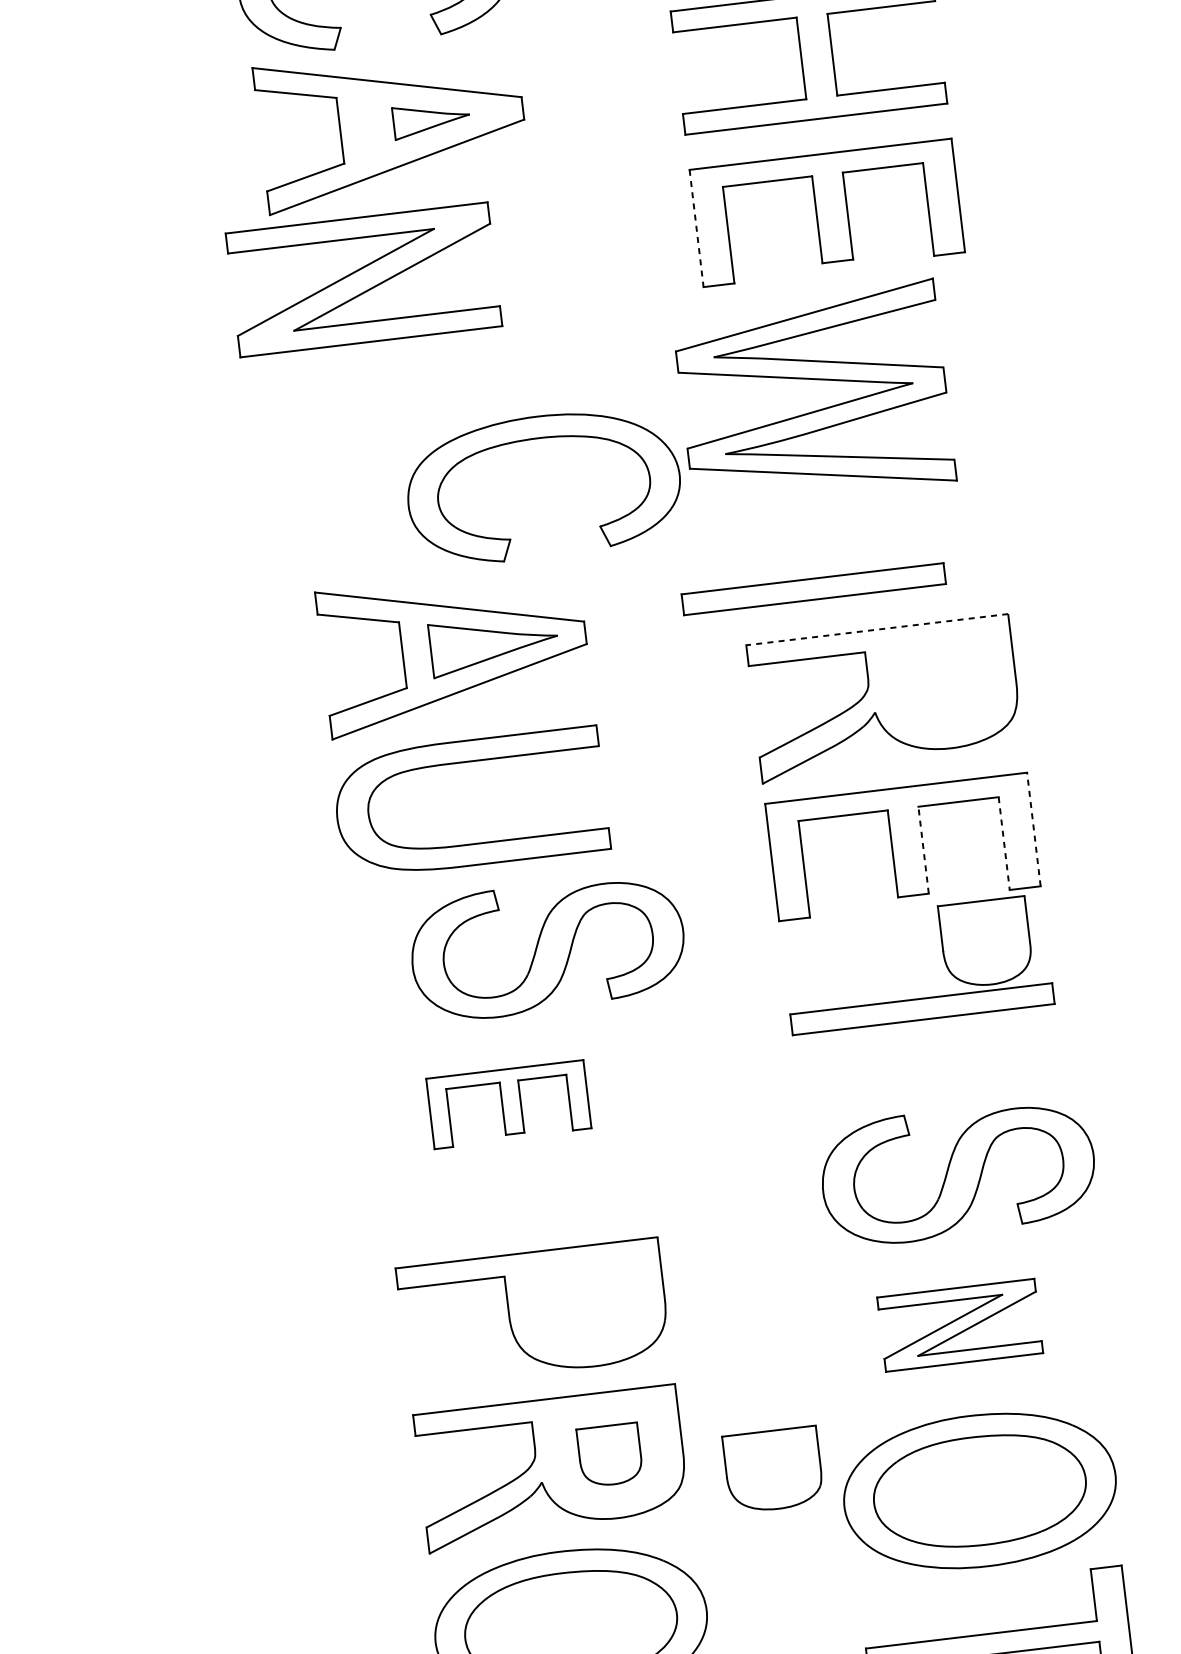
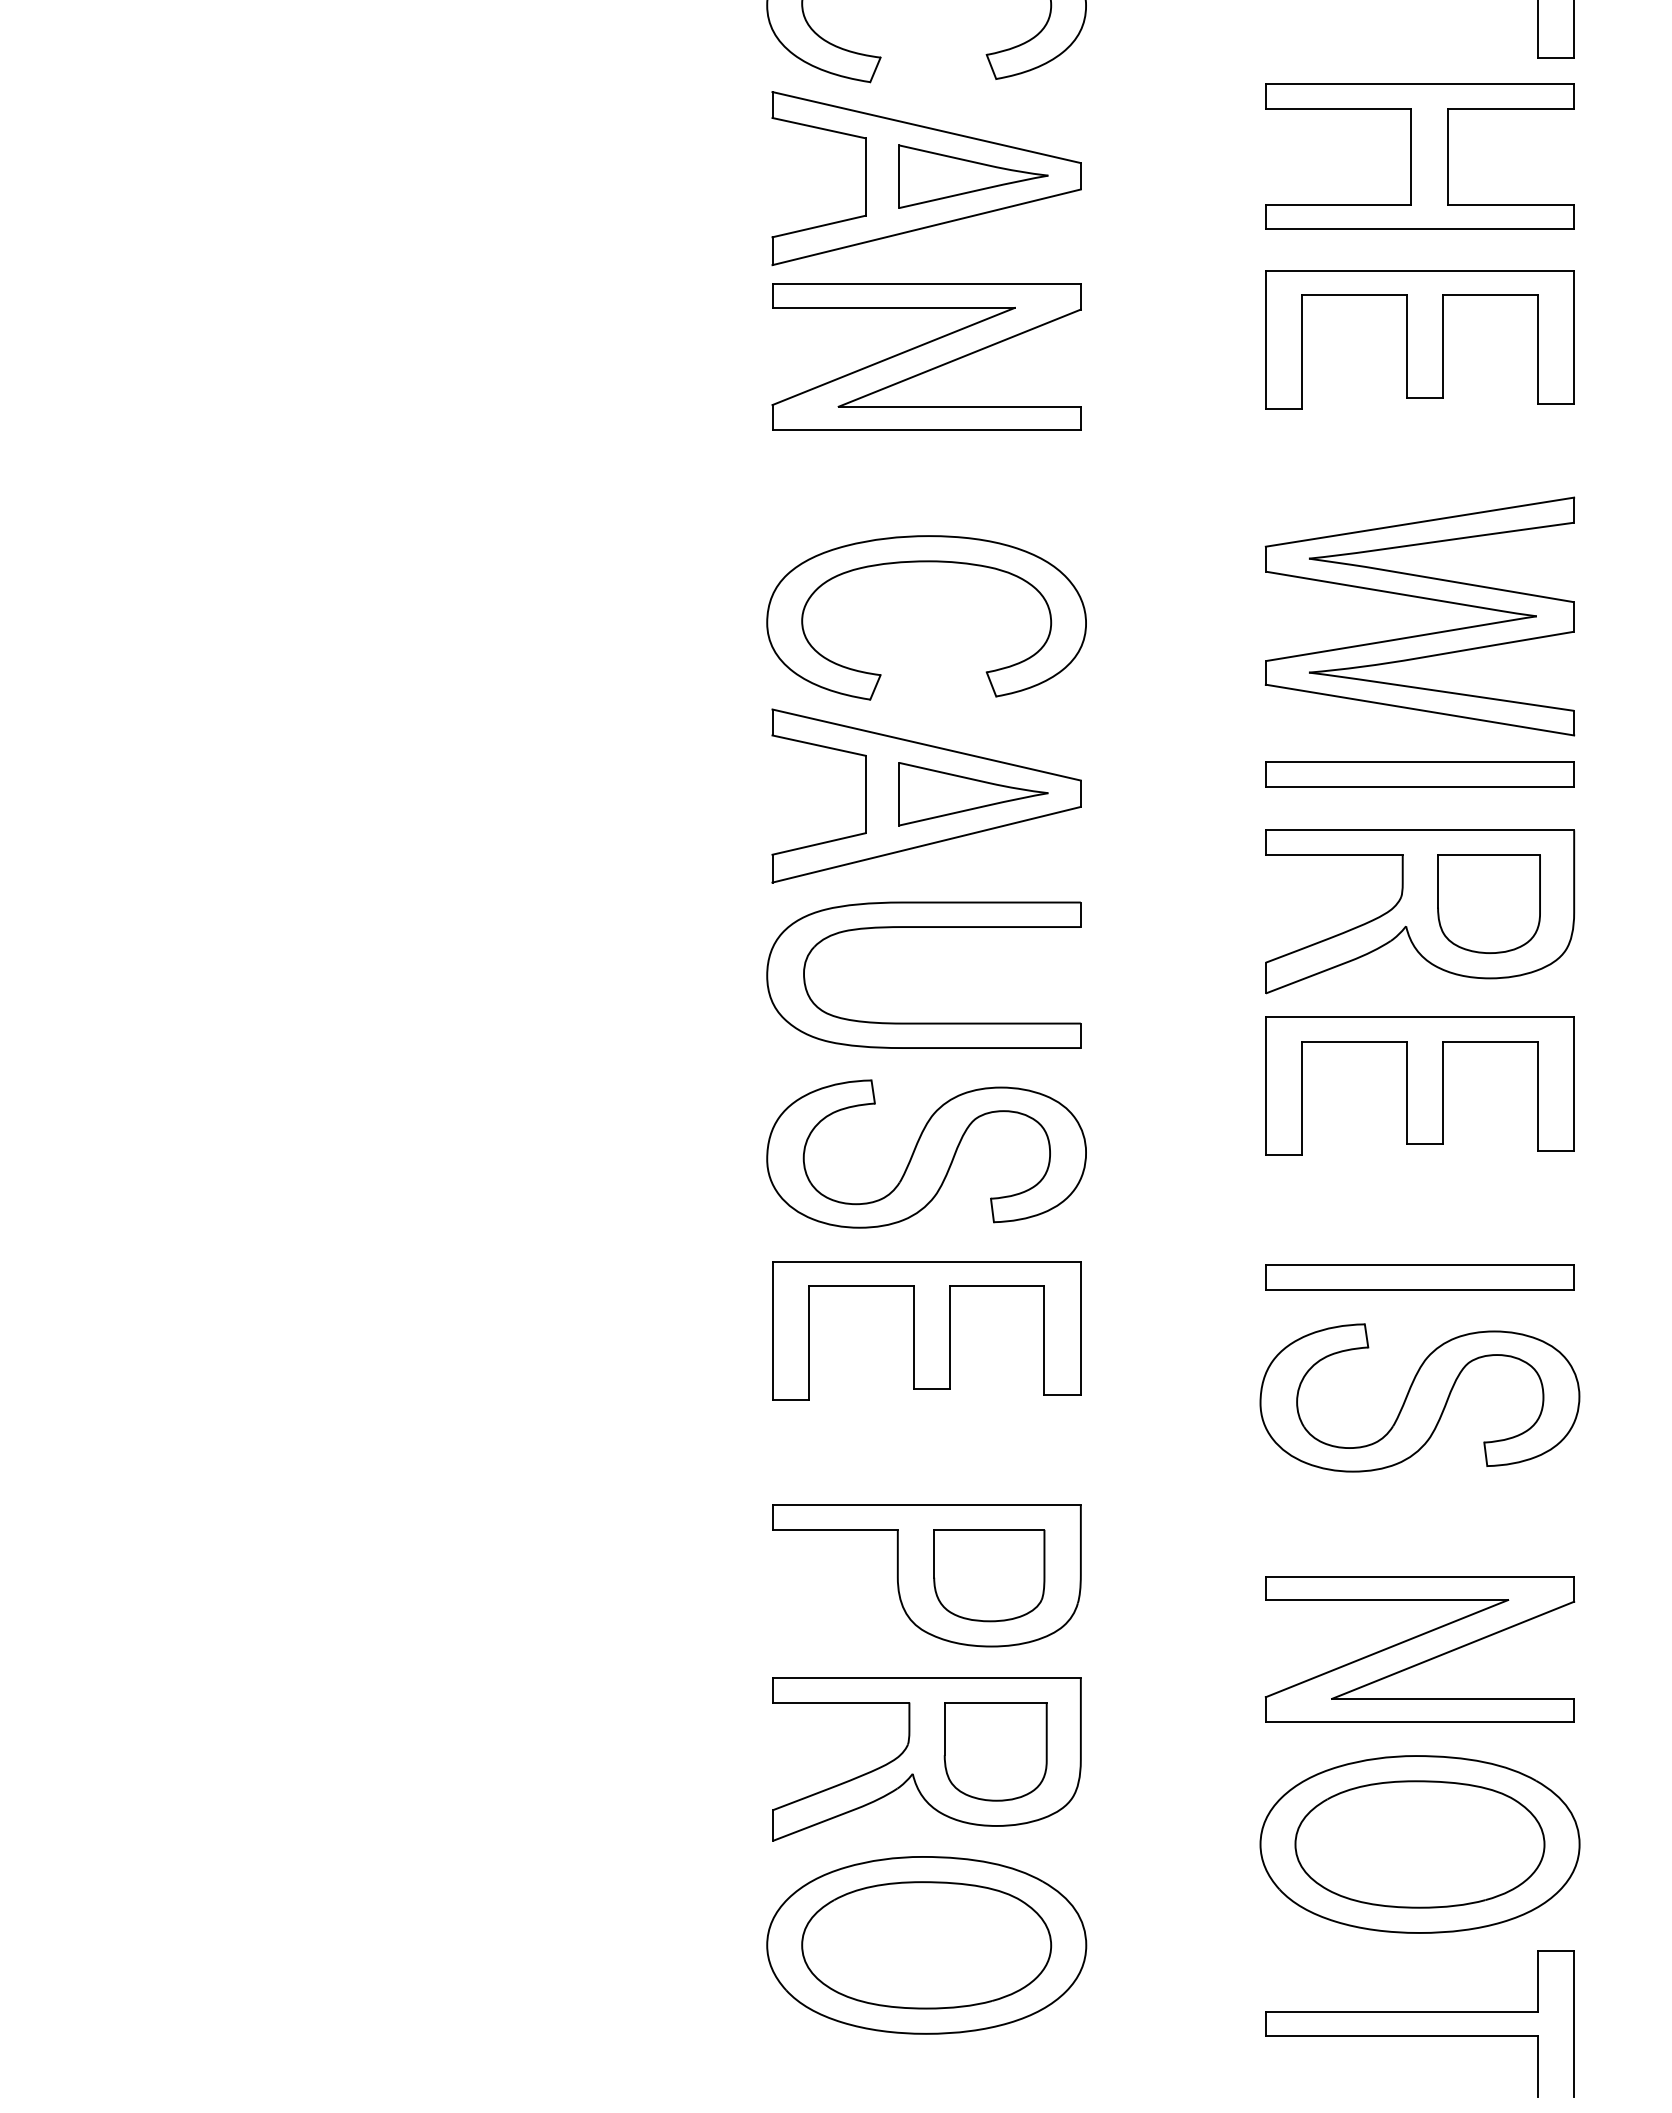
part: (431, 119) -> (973, 176), size x1.67
line: (696, 229) -> (1265, 340), dashed -> solid
part: (363, 279) -> (926, 356), moved
part: (816, 380) -> (1424, 599), moved
part: (537, 439) -> (926, 562), moved
part: (813, 589) -> (1419, 774), moved
line: (876, 629) -> (1419, 830), dashed -> solid
line: (1034, 829) -> (1574, 1084), dashed -> solid
line: (1003, 843) -> (1537, 1096), dashed -> solid
line: (923, 849) -> (1443, 1092), dashed -> solid
part: (985, 942) -> (1488, 903), moved
part: (547, 947) -> (926, 1153), moved
part: (508, 1104) -> (926, 1330), size x1.67
part: (957, 1172) -> (1419, 1397), moved
part: (959, 1325) -> (1419, 1649), size x1.67
part: (609, 1454) -> (995, 1751), size x1.43
part: (773, 1469) -> (989, 1575), moved

